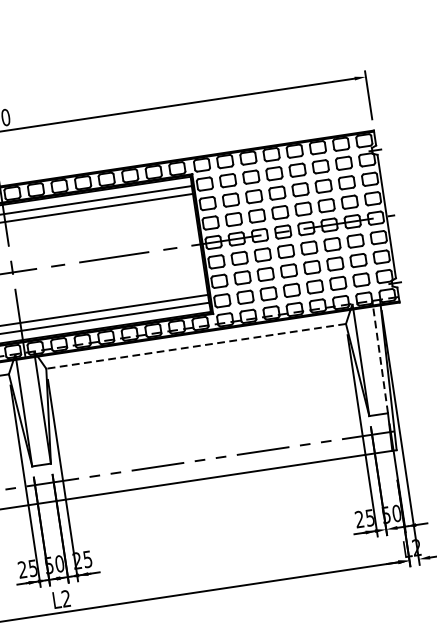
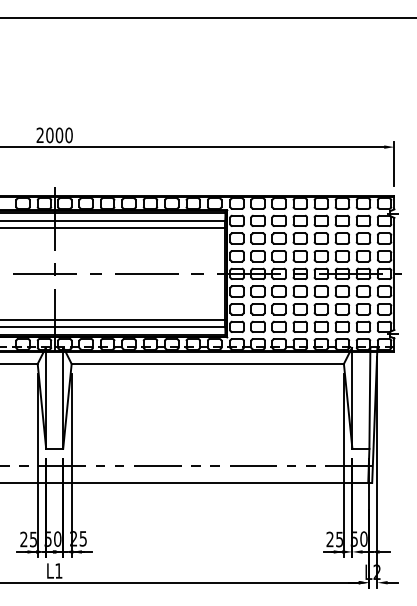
line: (195, 345) -> (207, 363), dashed -> solid
line: (379, 358) -> (369, 399), dashed -> solid
text: (65, 598) -> (58, 570), L2 -> L1

